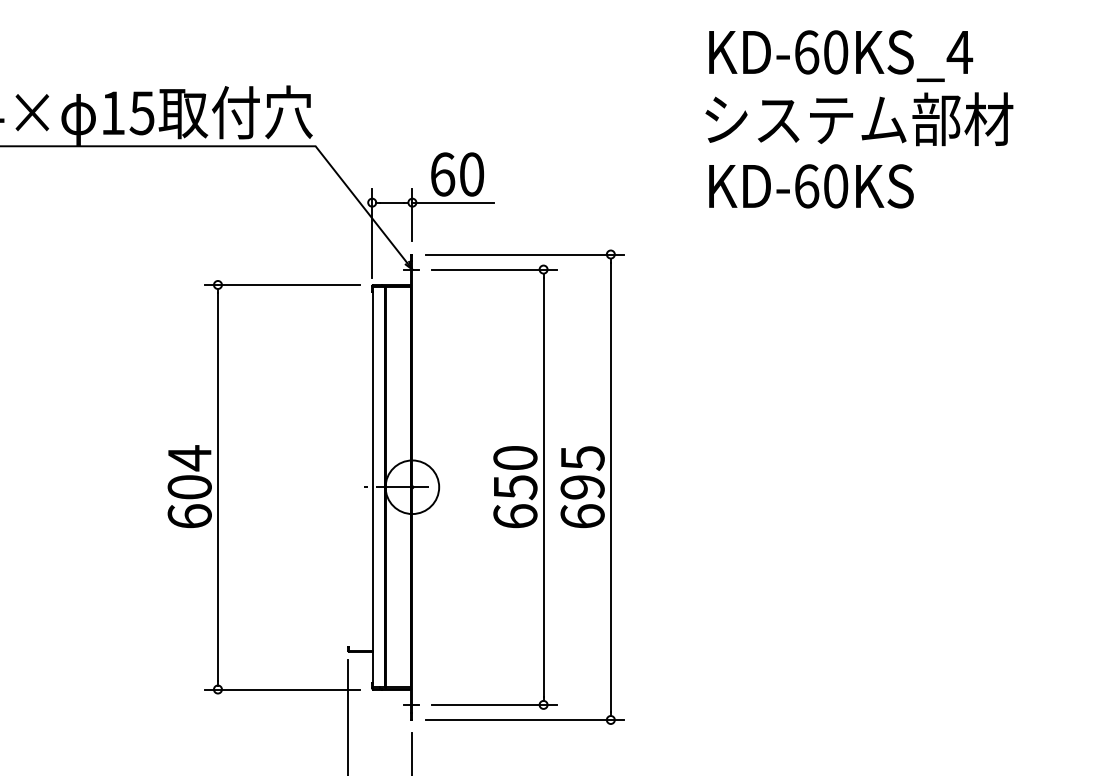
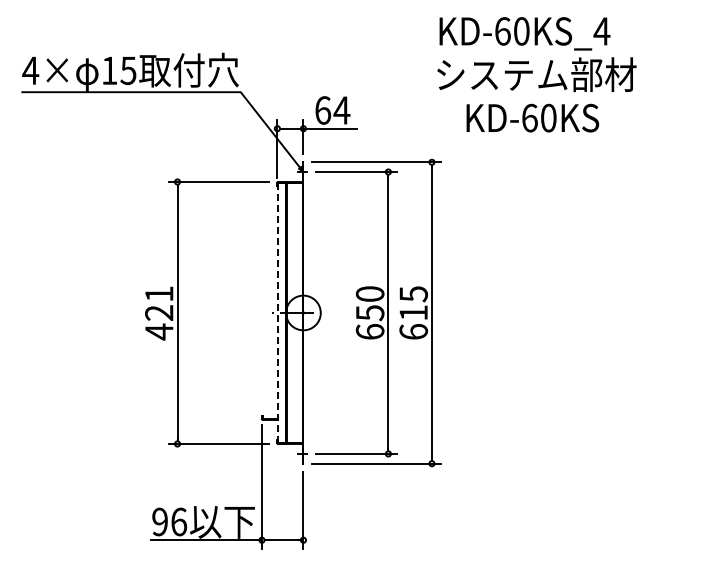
text: (858, 88) -> (536, 54), moved
text: (471, 174) -> (341, 110), 60 -> 64
text: (810, 185) -> (532, 117), moved
text: (190, 486) -> (159, 312), 604 -> 421
line: (372, 486) -> (277, 312), solid -> dashed
text: (582, 486) -> (413, 312), 695 -> 615

